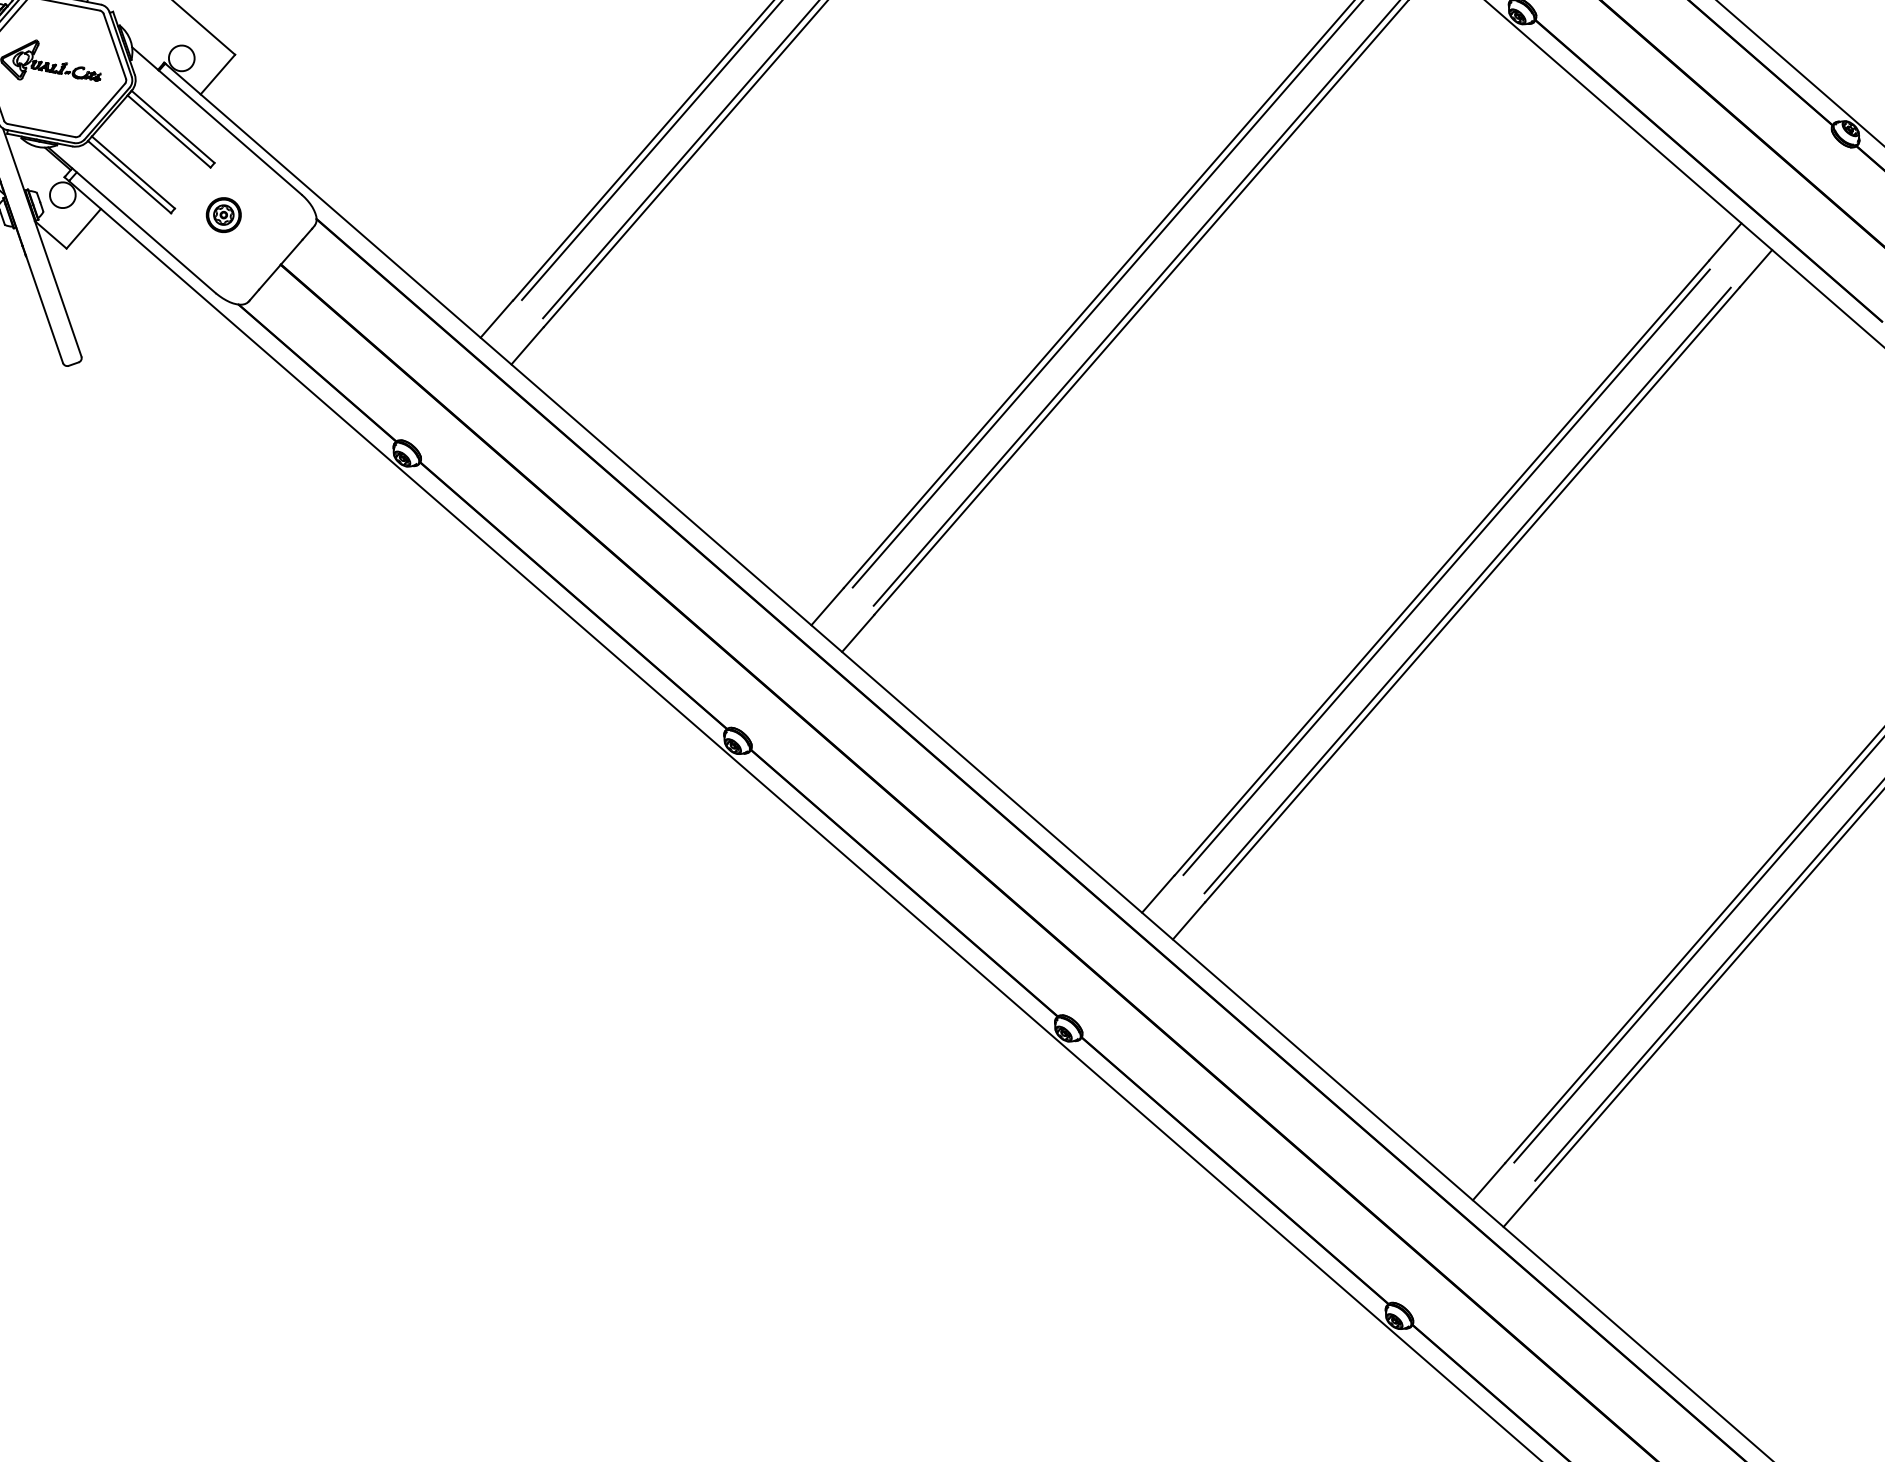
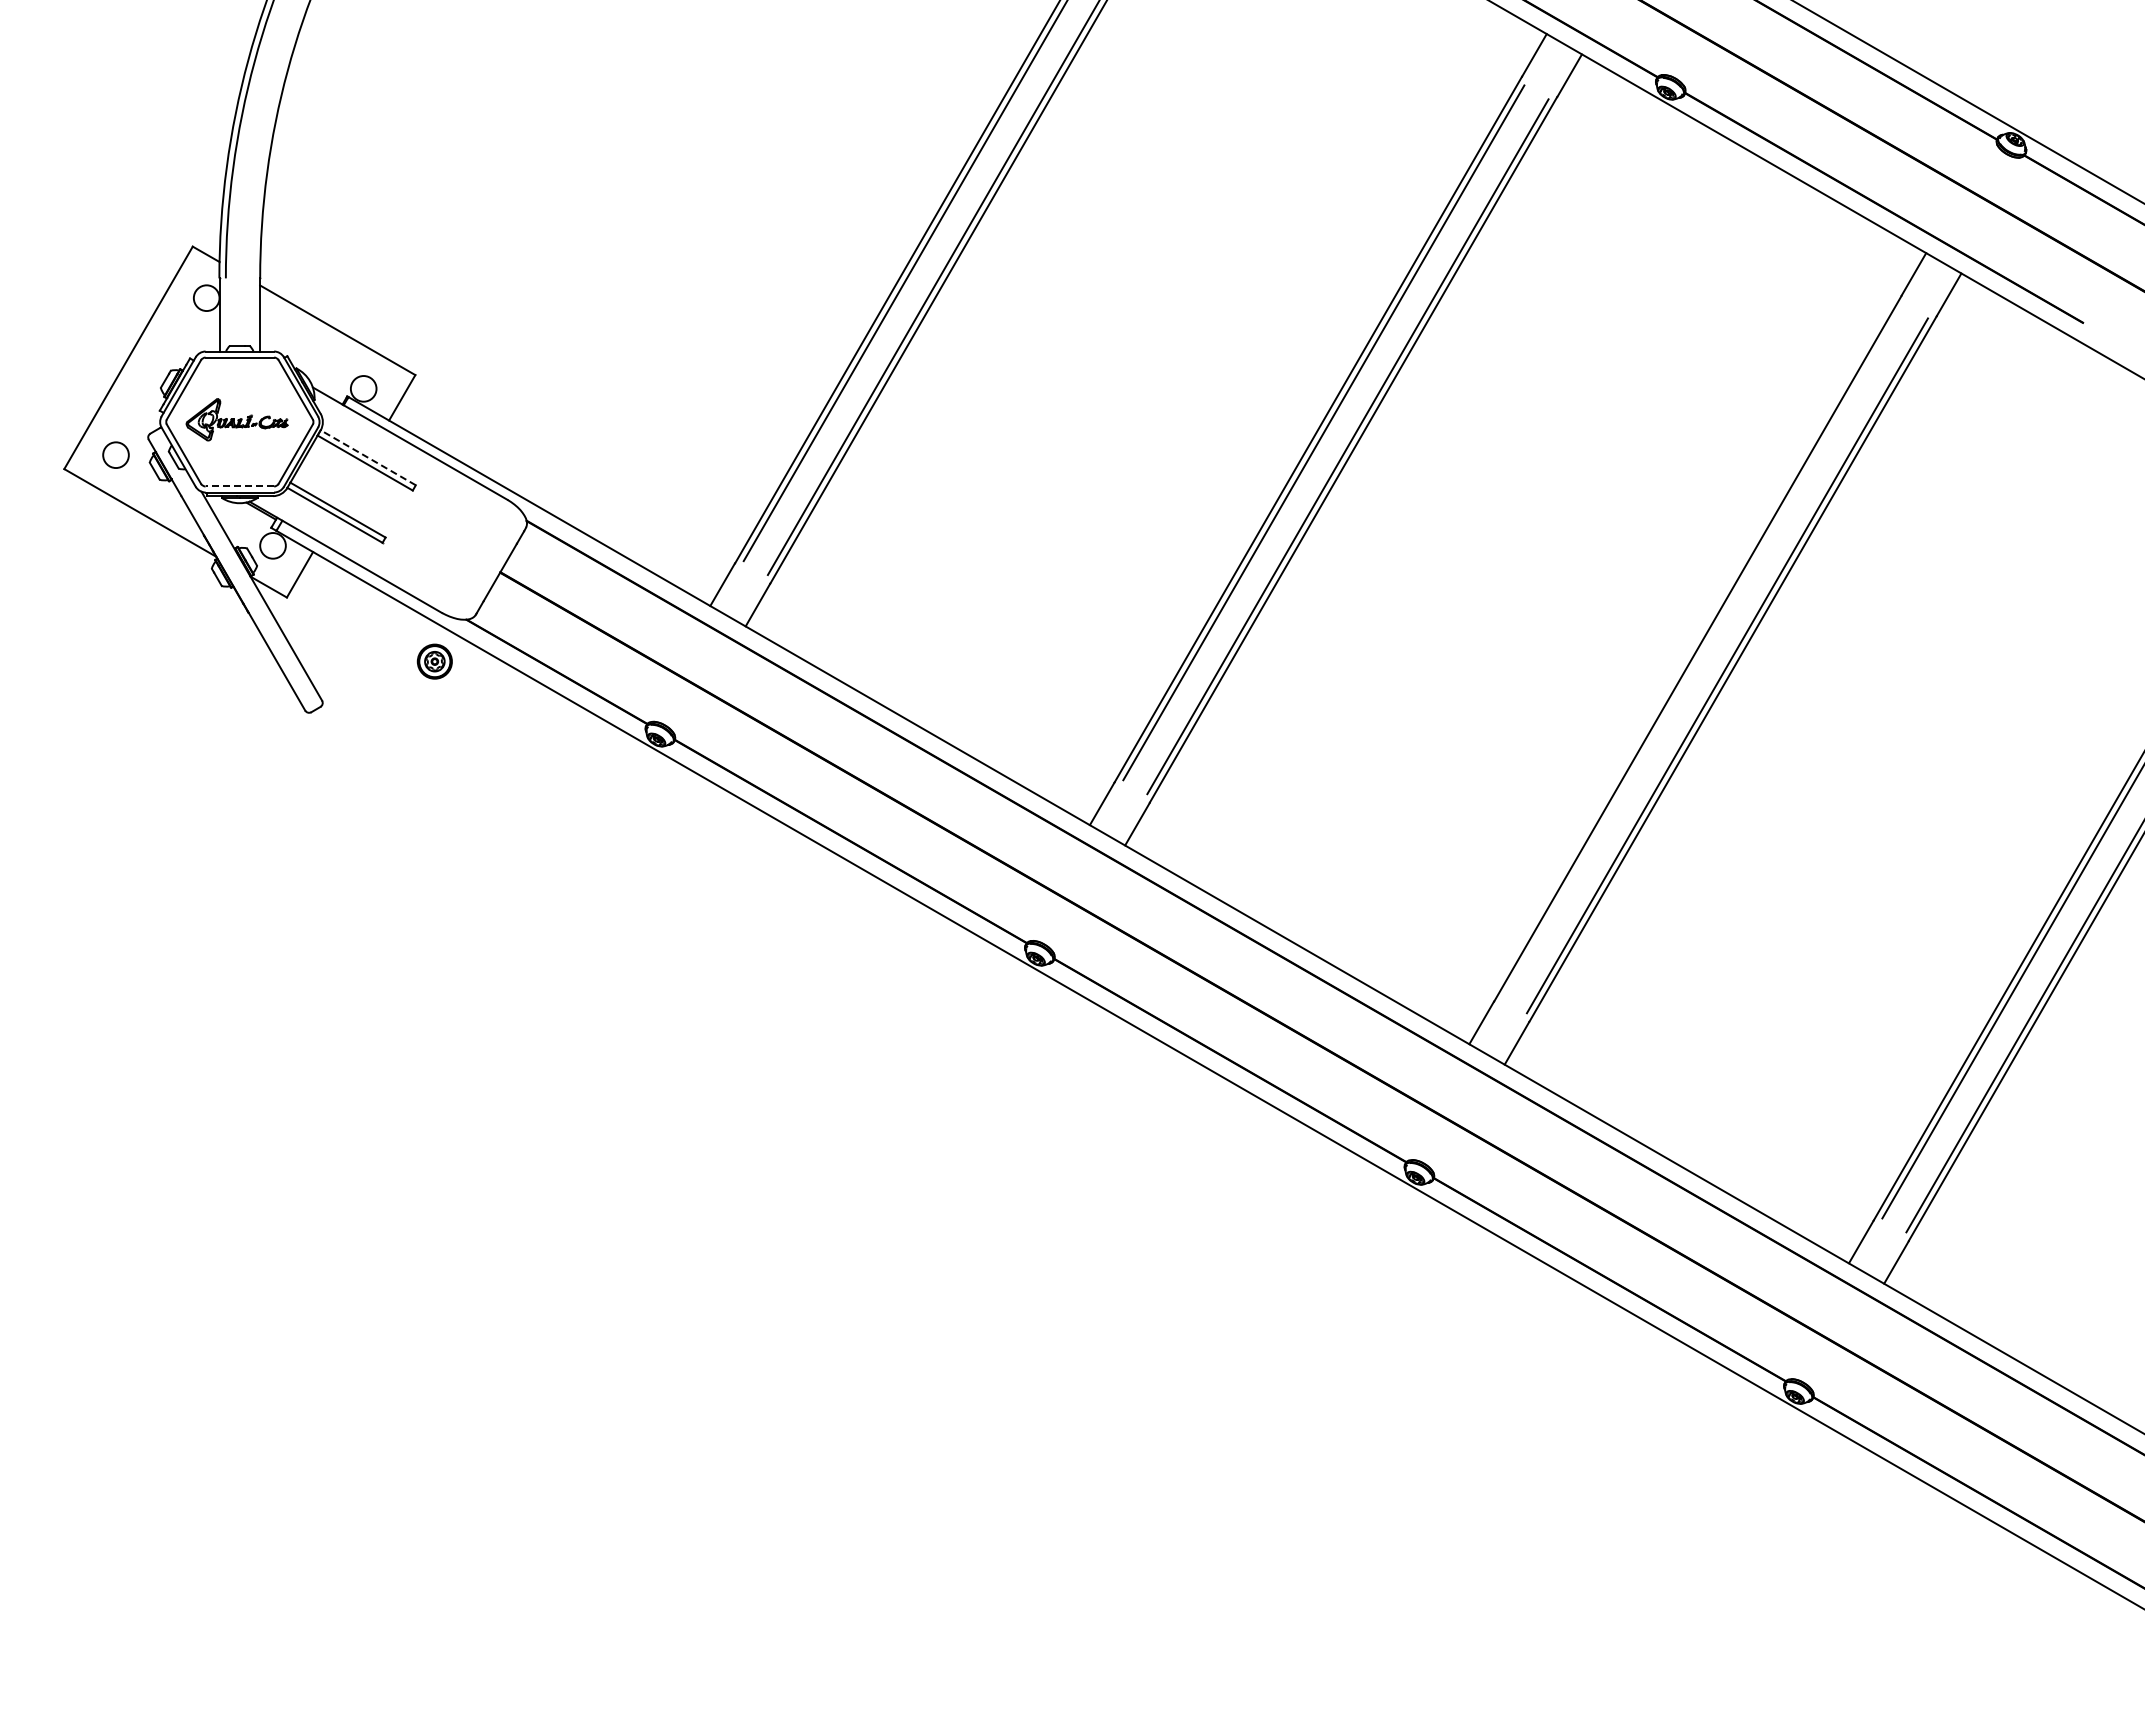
line: (173, 126) -> (368, 457), solid -> dashed
line: (41, 130) -> (239, 486), solid -> dashed
part: (223, 214) -> (434, 661), moved
line: (1445, 571) -> (1702, 651), removed

